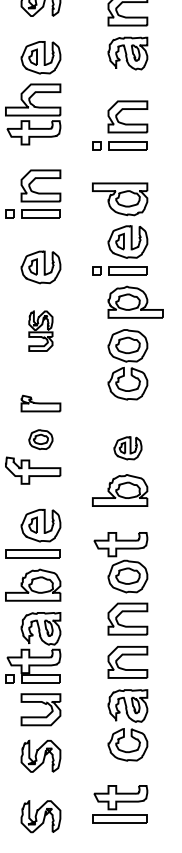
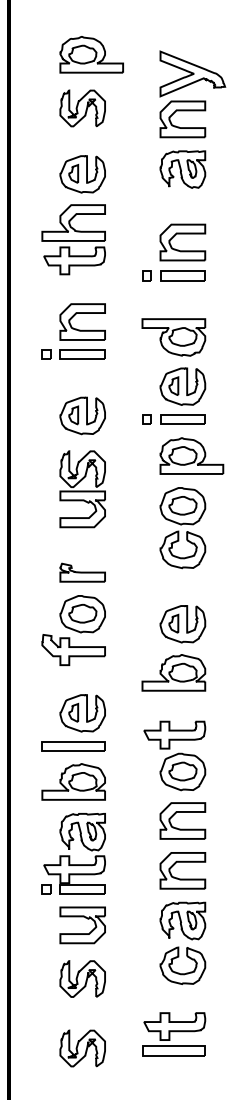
part: (40, 331) -> (82, 489), size x1.67
part: (40, 439) -> (82, 614), size x1.67
part: (127, 448) -> (182, 624), size x1.43

